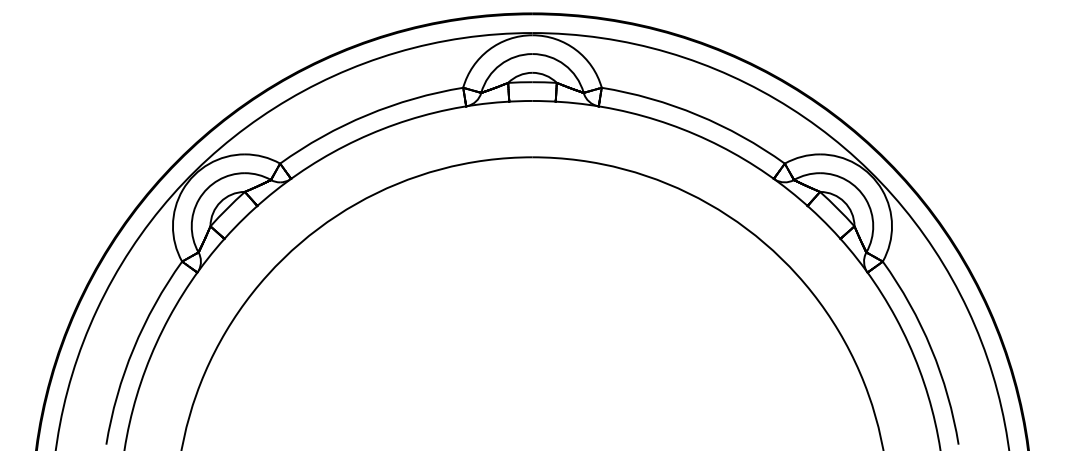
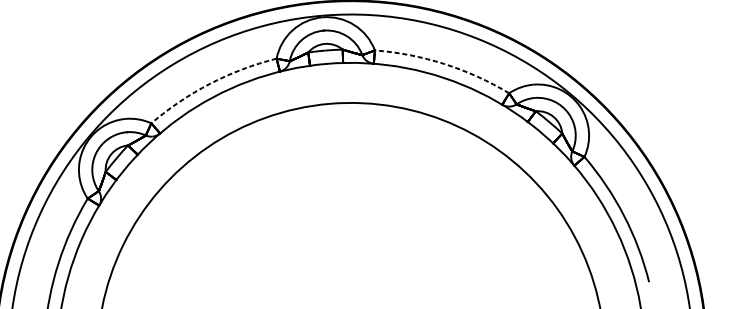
arc: (367, 115) -> (210, 84), solid -> dashed
arc: (697, 115) -> (444, 64), solid -> dashed

